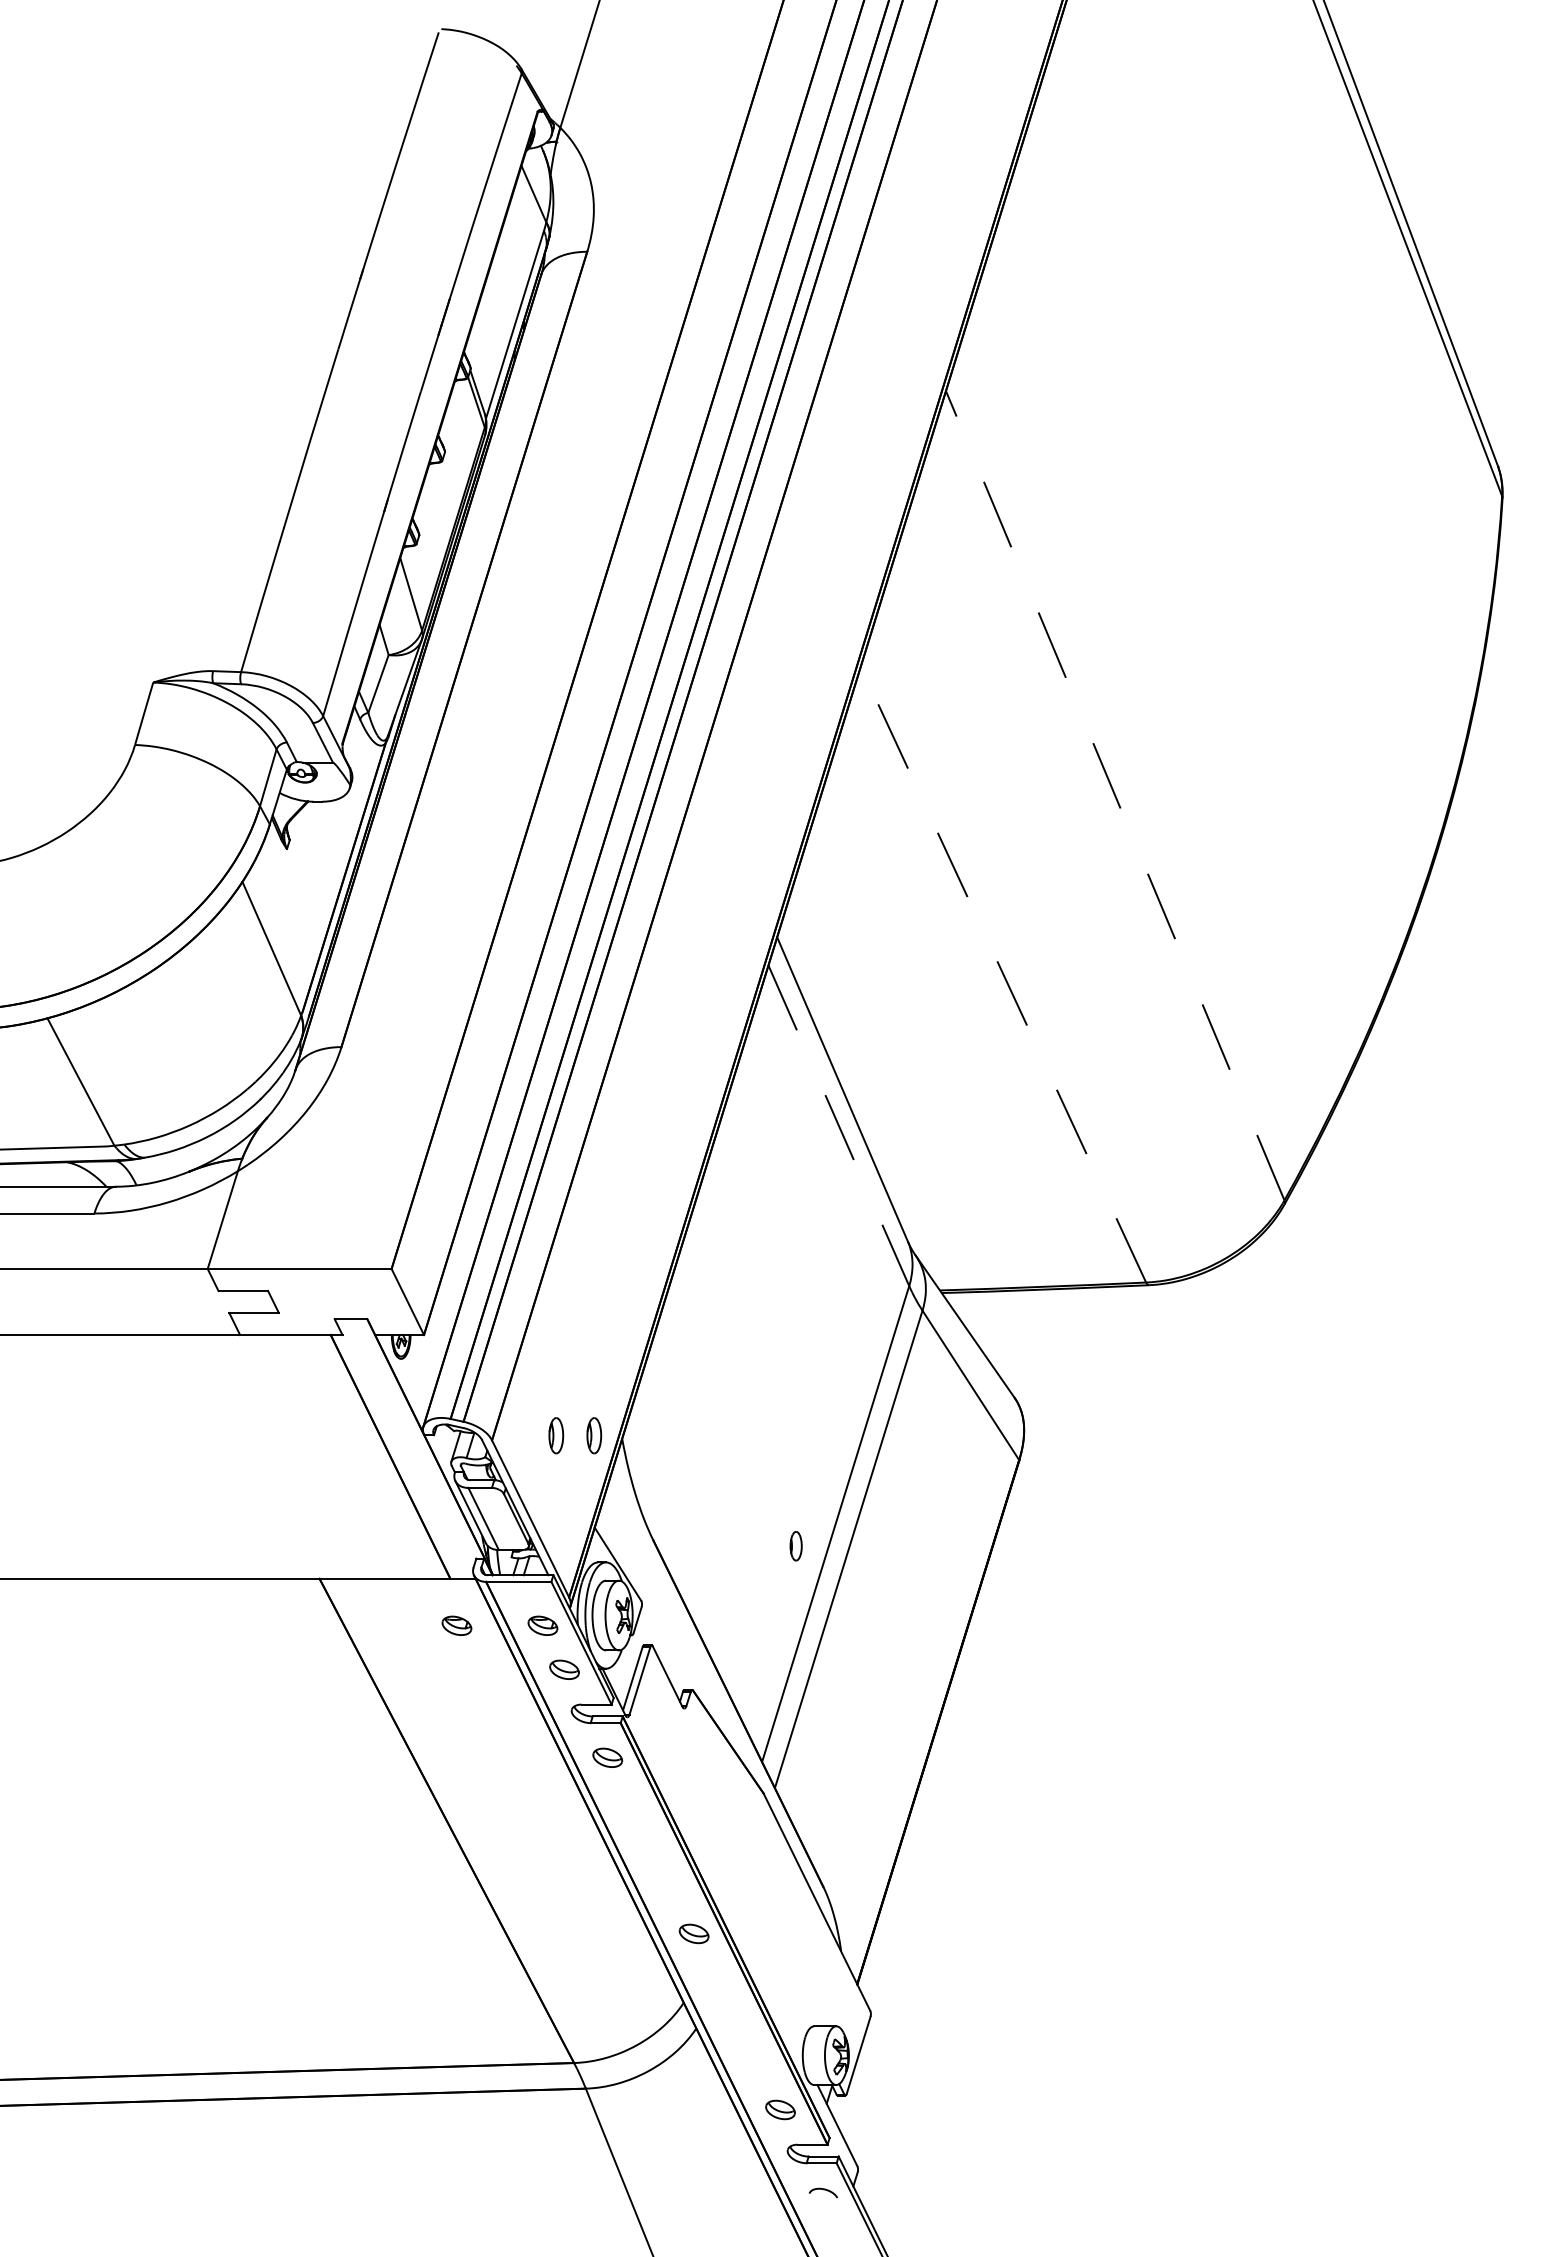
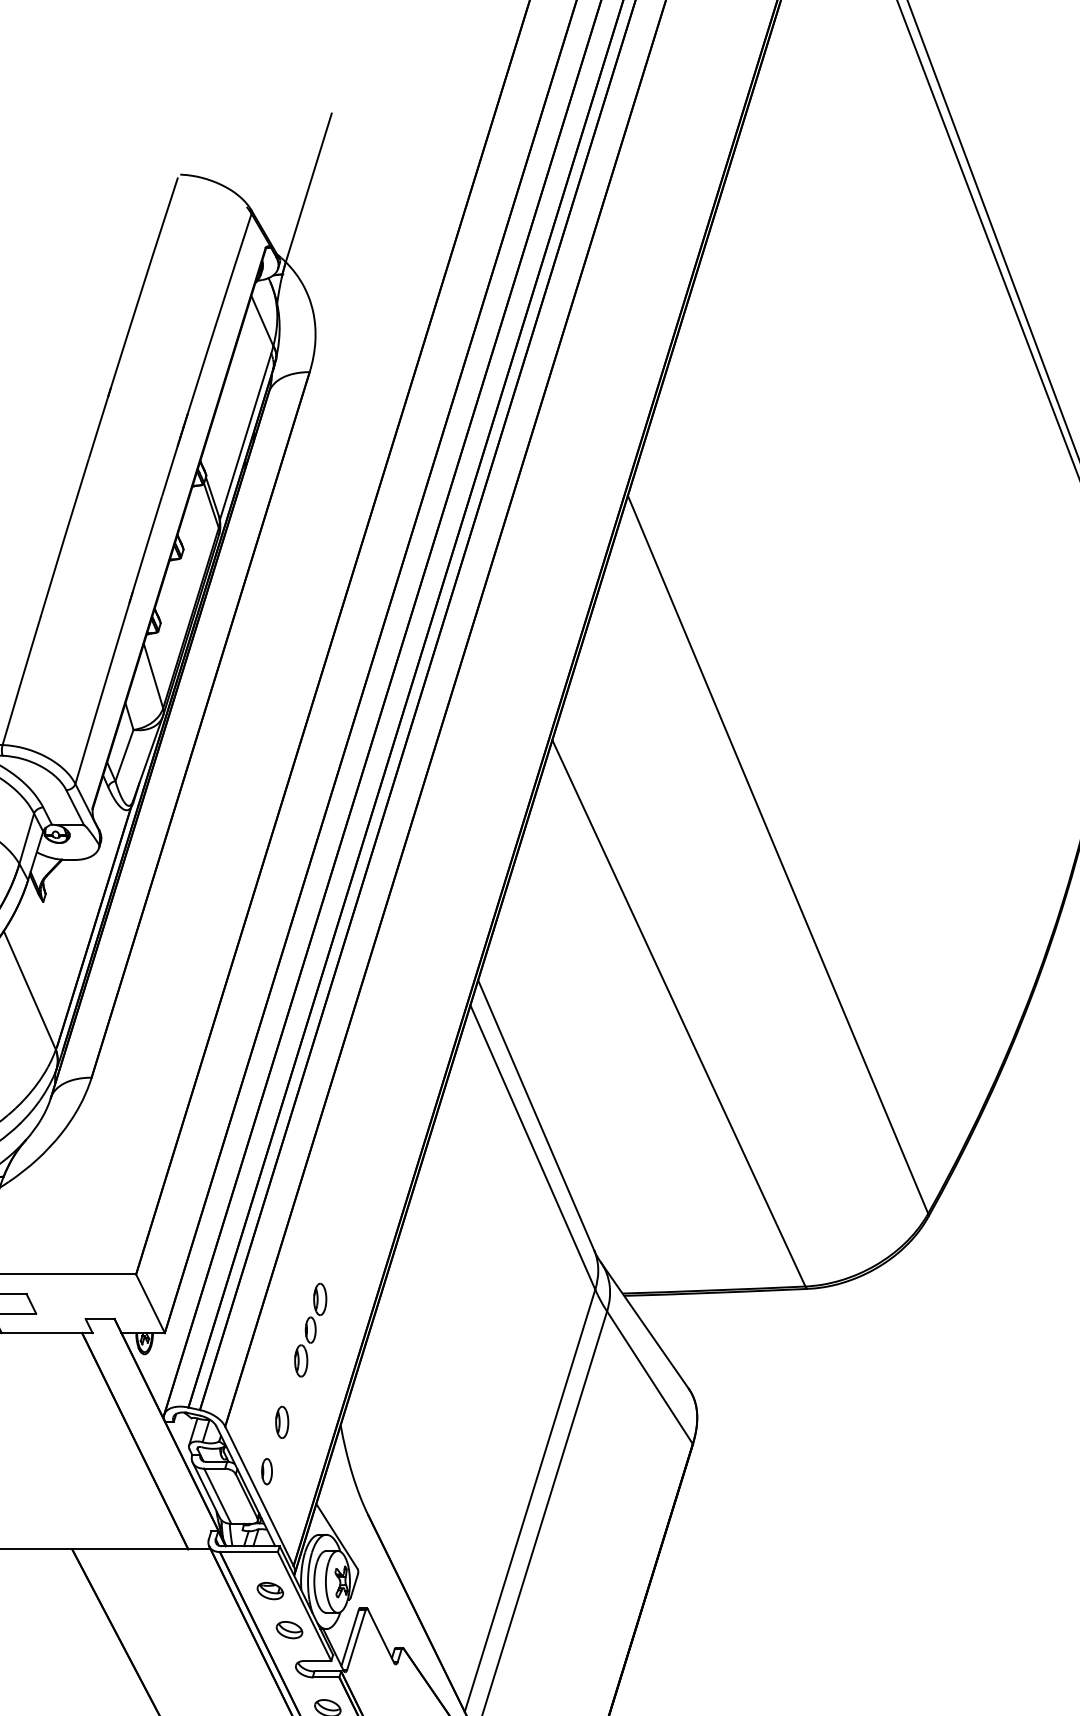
line: (1115, 795) -> (778, 854), dashed -> solid
line: (1003, 974) -> (678, 1013), dashed -> solid
line: (839, 1126) -> (533, 1148), dashed -> solid
part: (588, 1331) -> (310, 1329), added
part: (594, 1435) -> (316, 1422), removed
part: (795, 1546) -> (266, 1471), moved
part: (456, 1625) -> (193, 1590), removed

